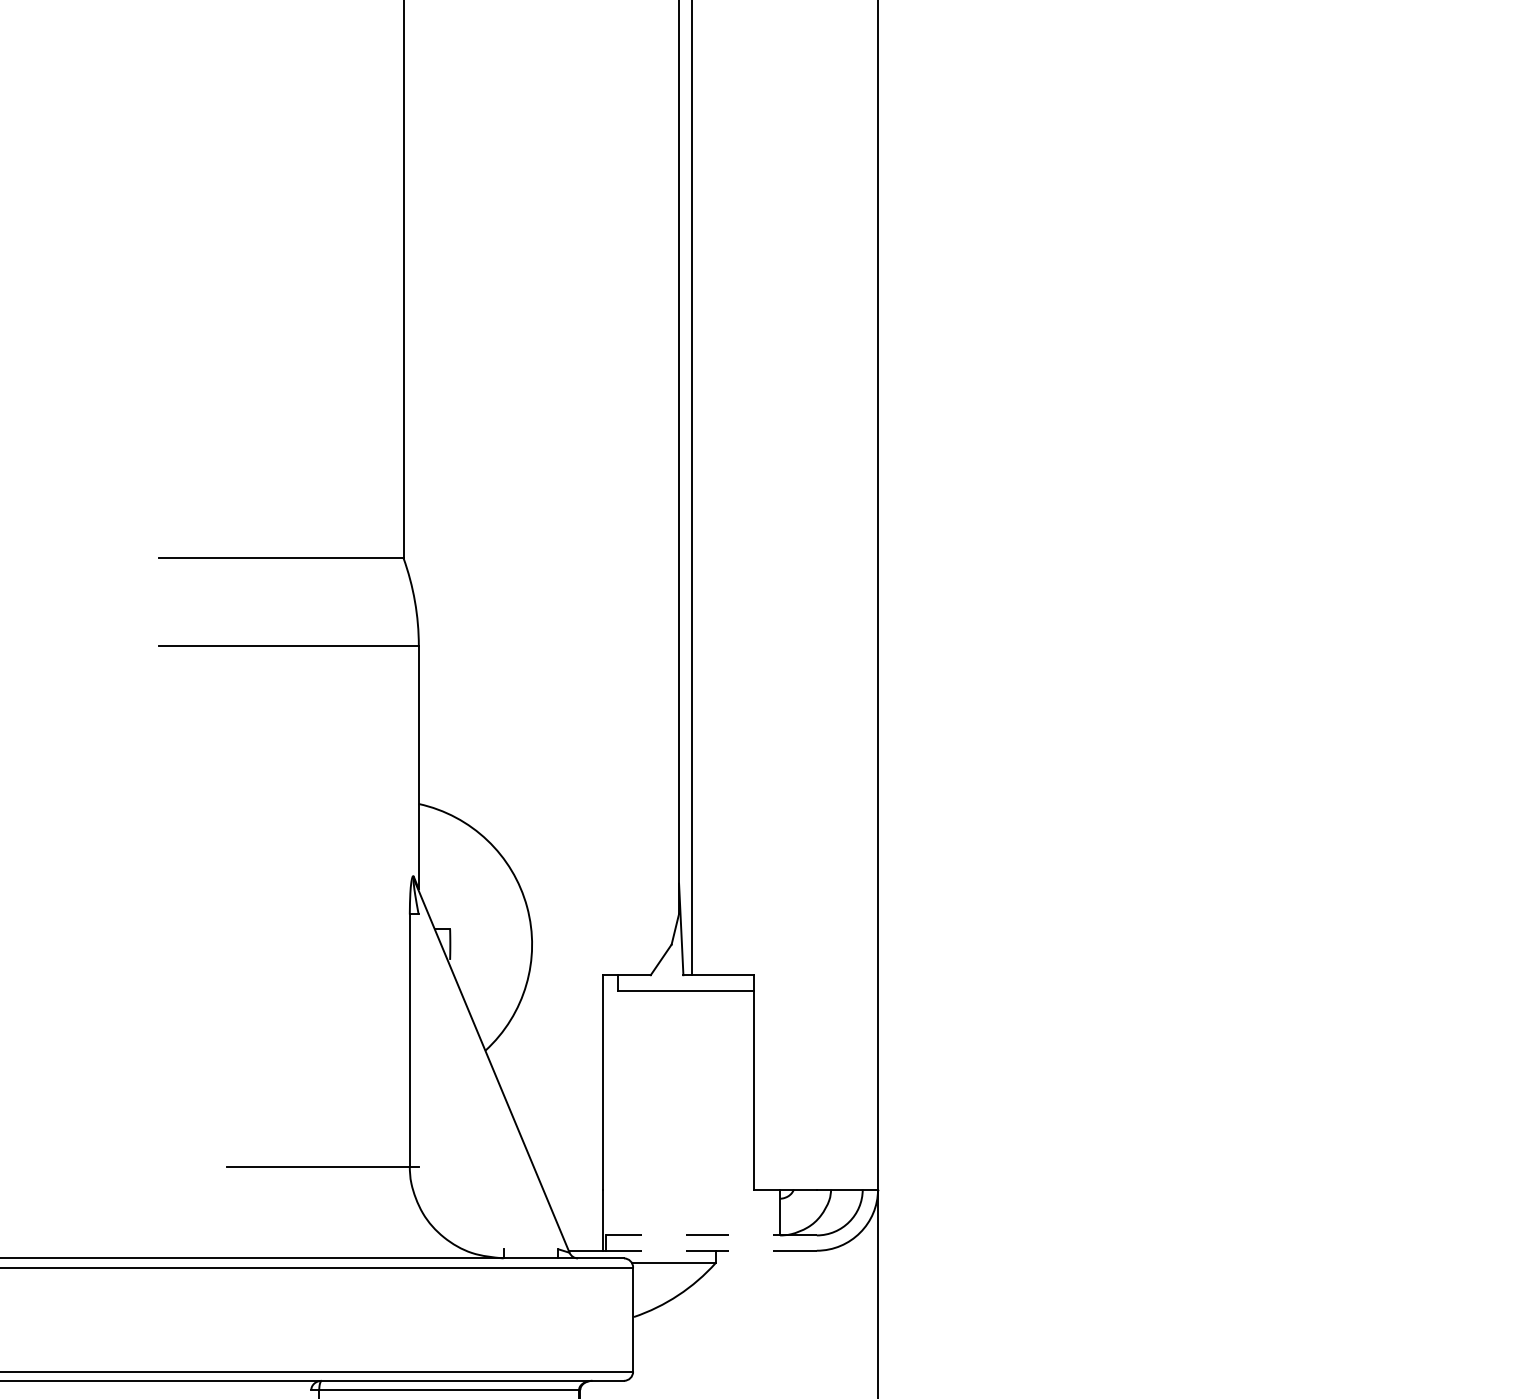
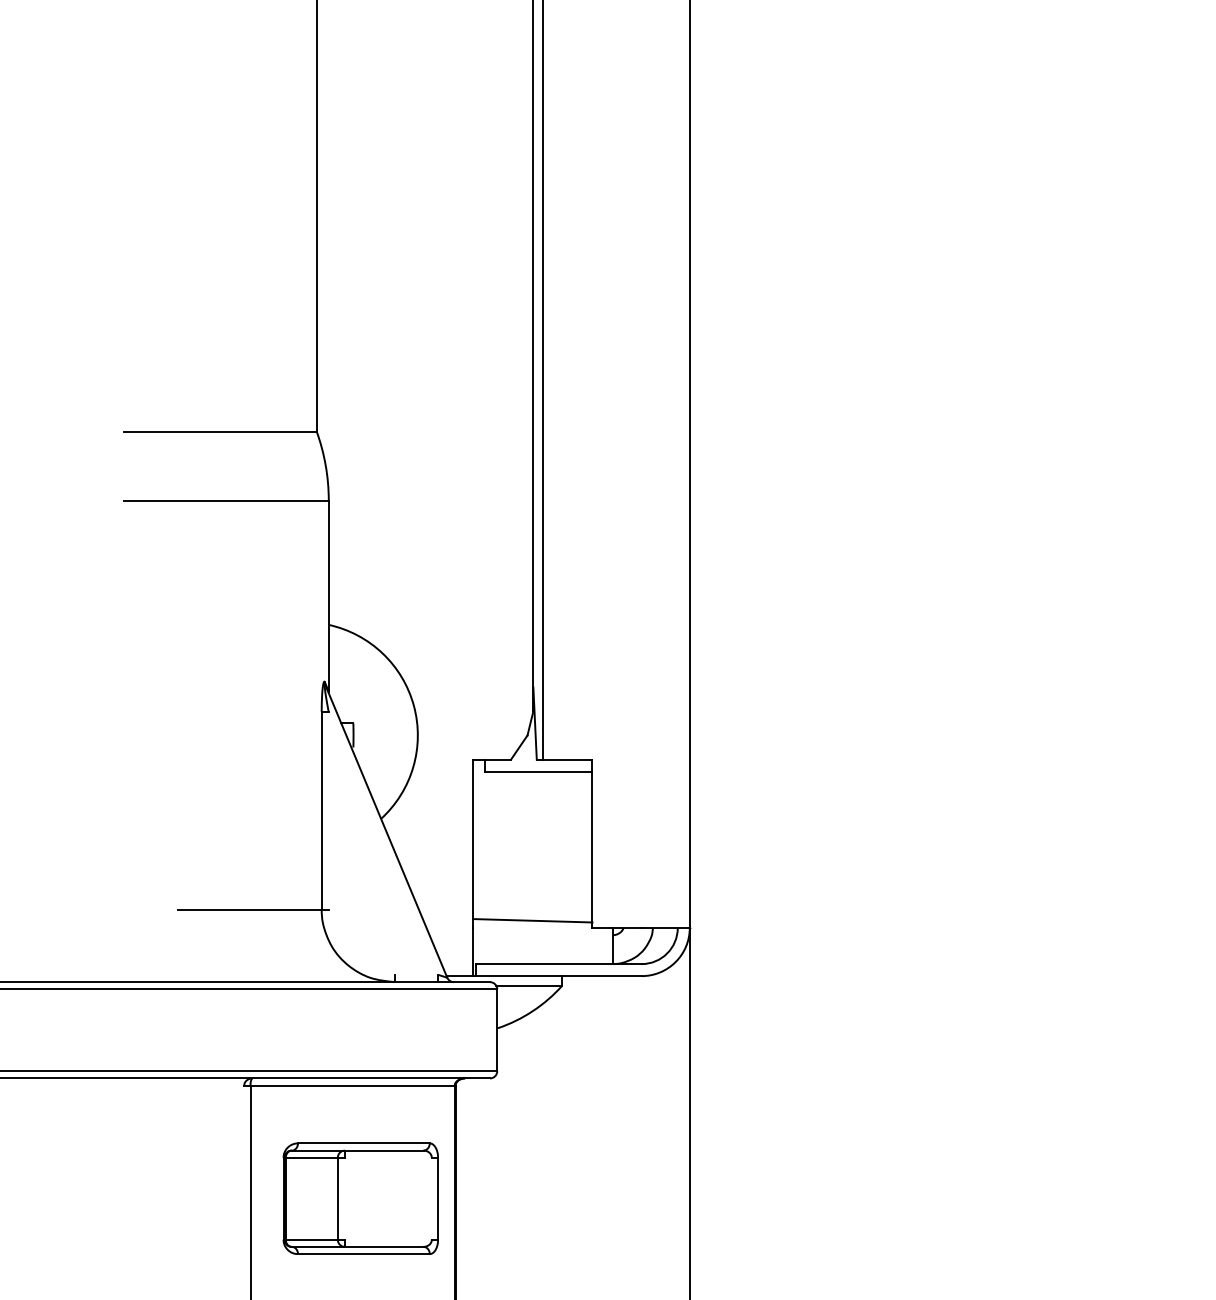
line: (677, 1179) -> (532, 920), added
line: (711, 1235) -> (558, 964), dashed -> solid
line: (711, 1251) -> (558, 976), dashed -> solid

